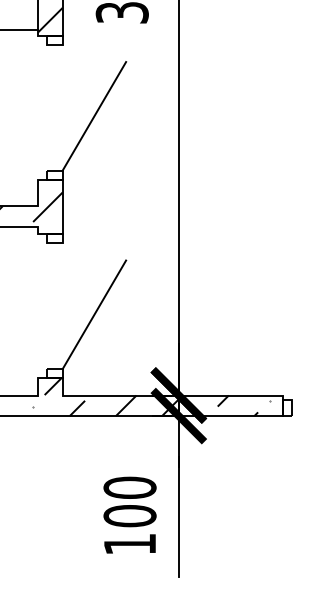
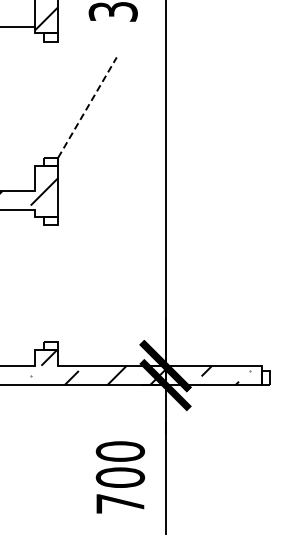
line: (94, 116) -> (87, 107), solid -> dashed
line: (94, 314) -> (87, 291), removed
text: (130, 543) -> (120, 503), 100 -> 700

